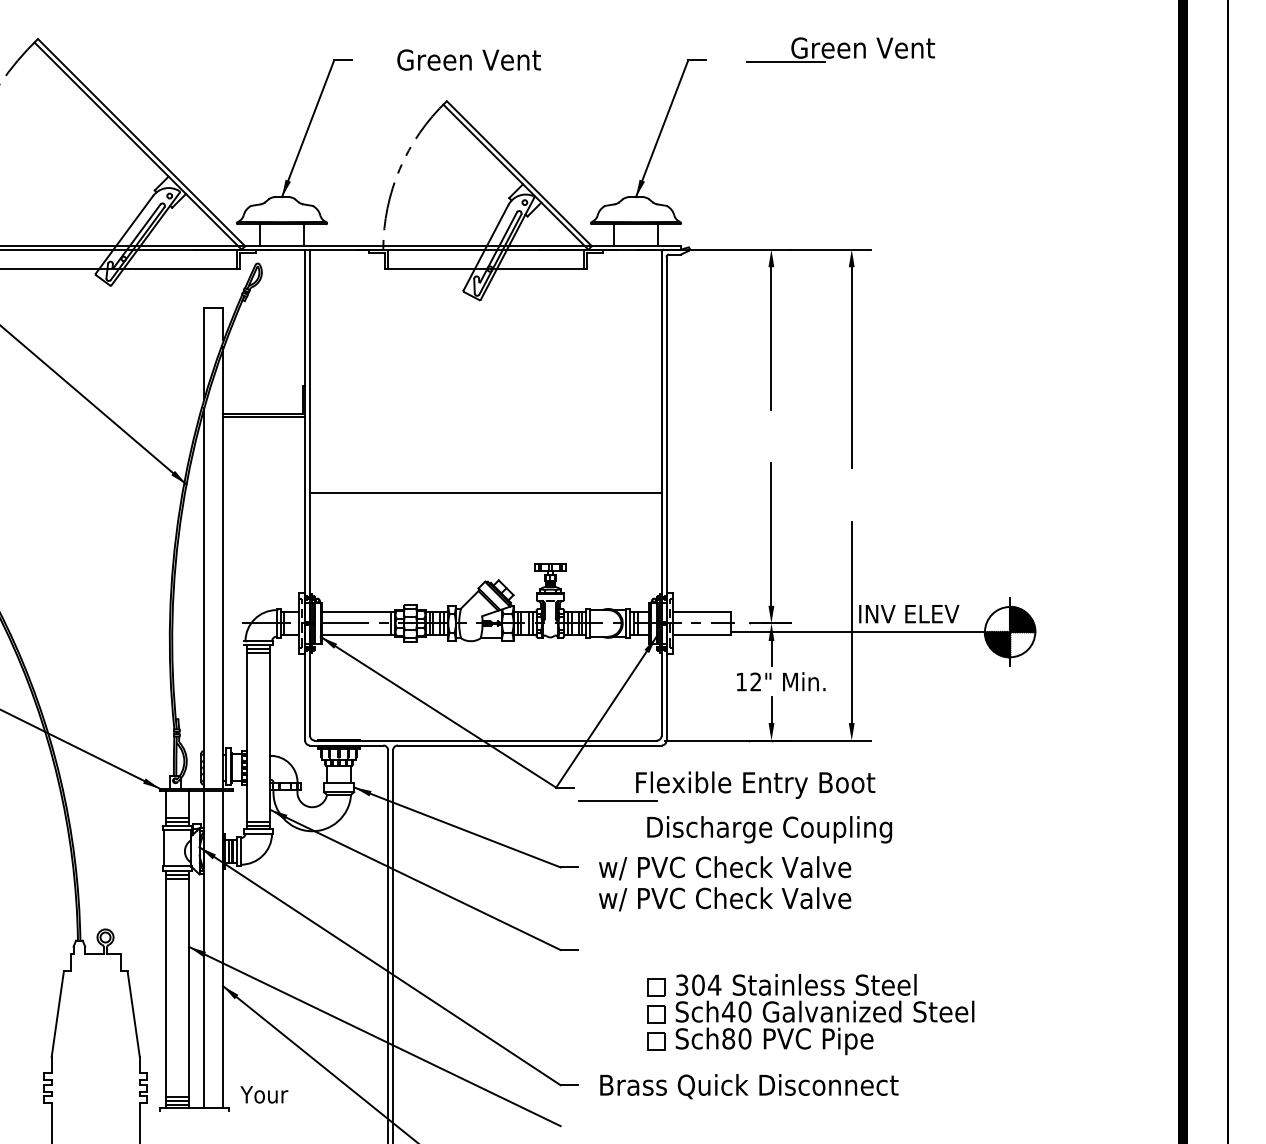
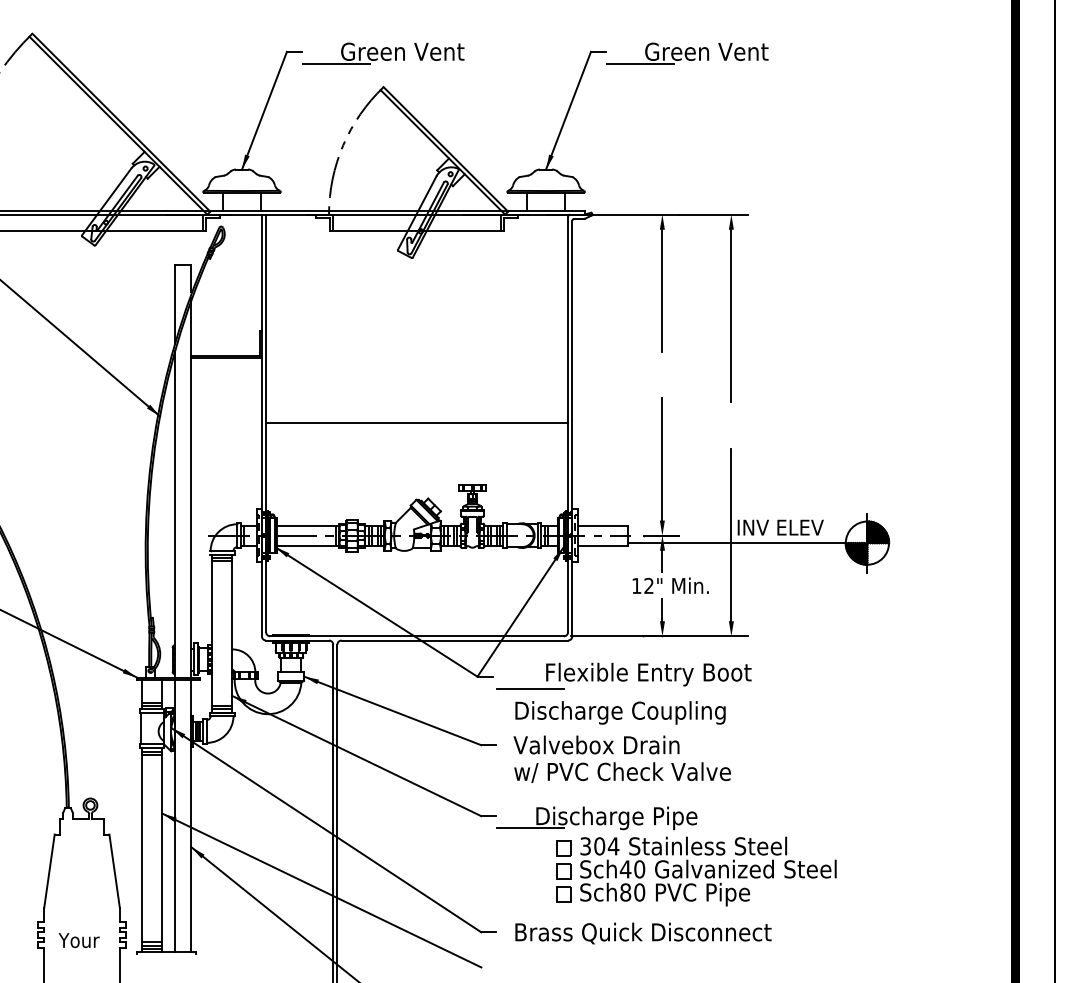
part: (840, 49) -> (687, 53), moved
line: (391, 73) -> (336, 63), added
text: (769, 829) -> (620, 712), moved
text: (724, 868) -> (622, 746), w/ PVC Check Valve -> Valvebox Drain
part: (695, 952) -> (597, 818), added
text: (264, 1094) -> (79, 940), moved

